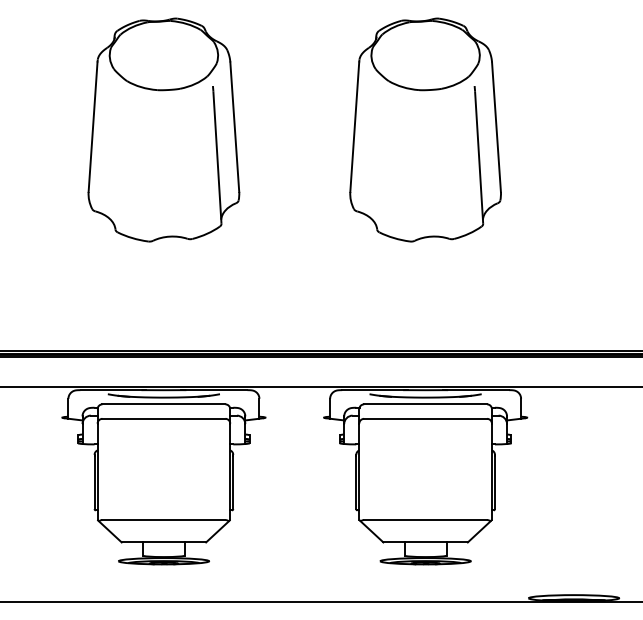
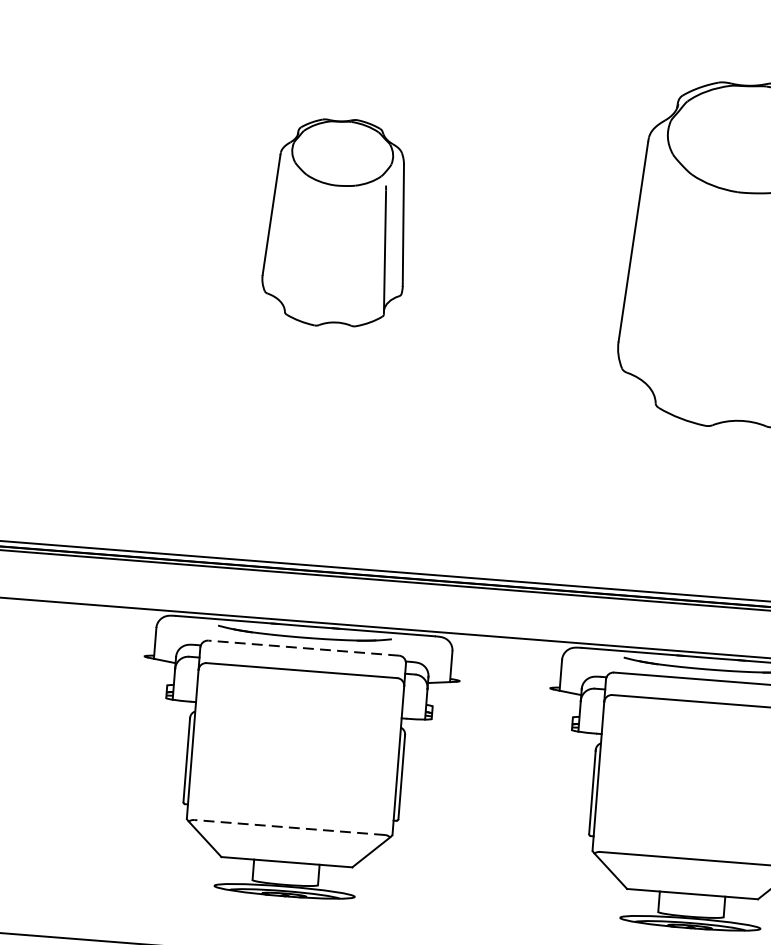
part: (163, 129) -> (336, 222), size x0.6
line: (163, 404) -> (303, 648), solid -> dashed
line: (163, 520) -> (288, 828), solid -> dashed

